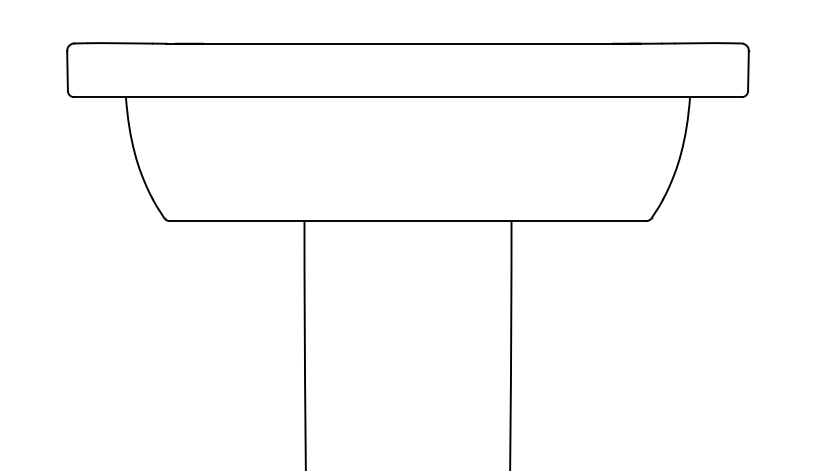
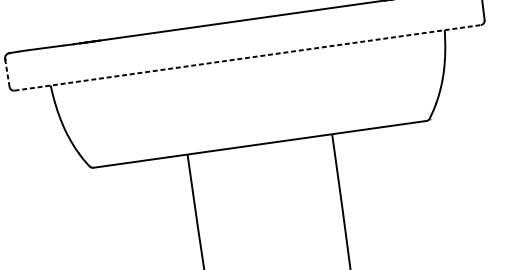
line: (67, 70) -> (7, 72), solid -> dashed
line: (407, 97) -> (247, 58), solid -> dashed

